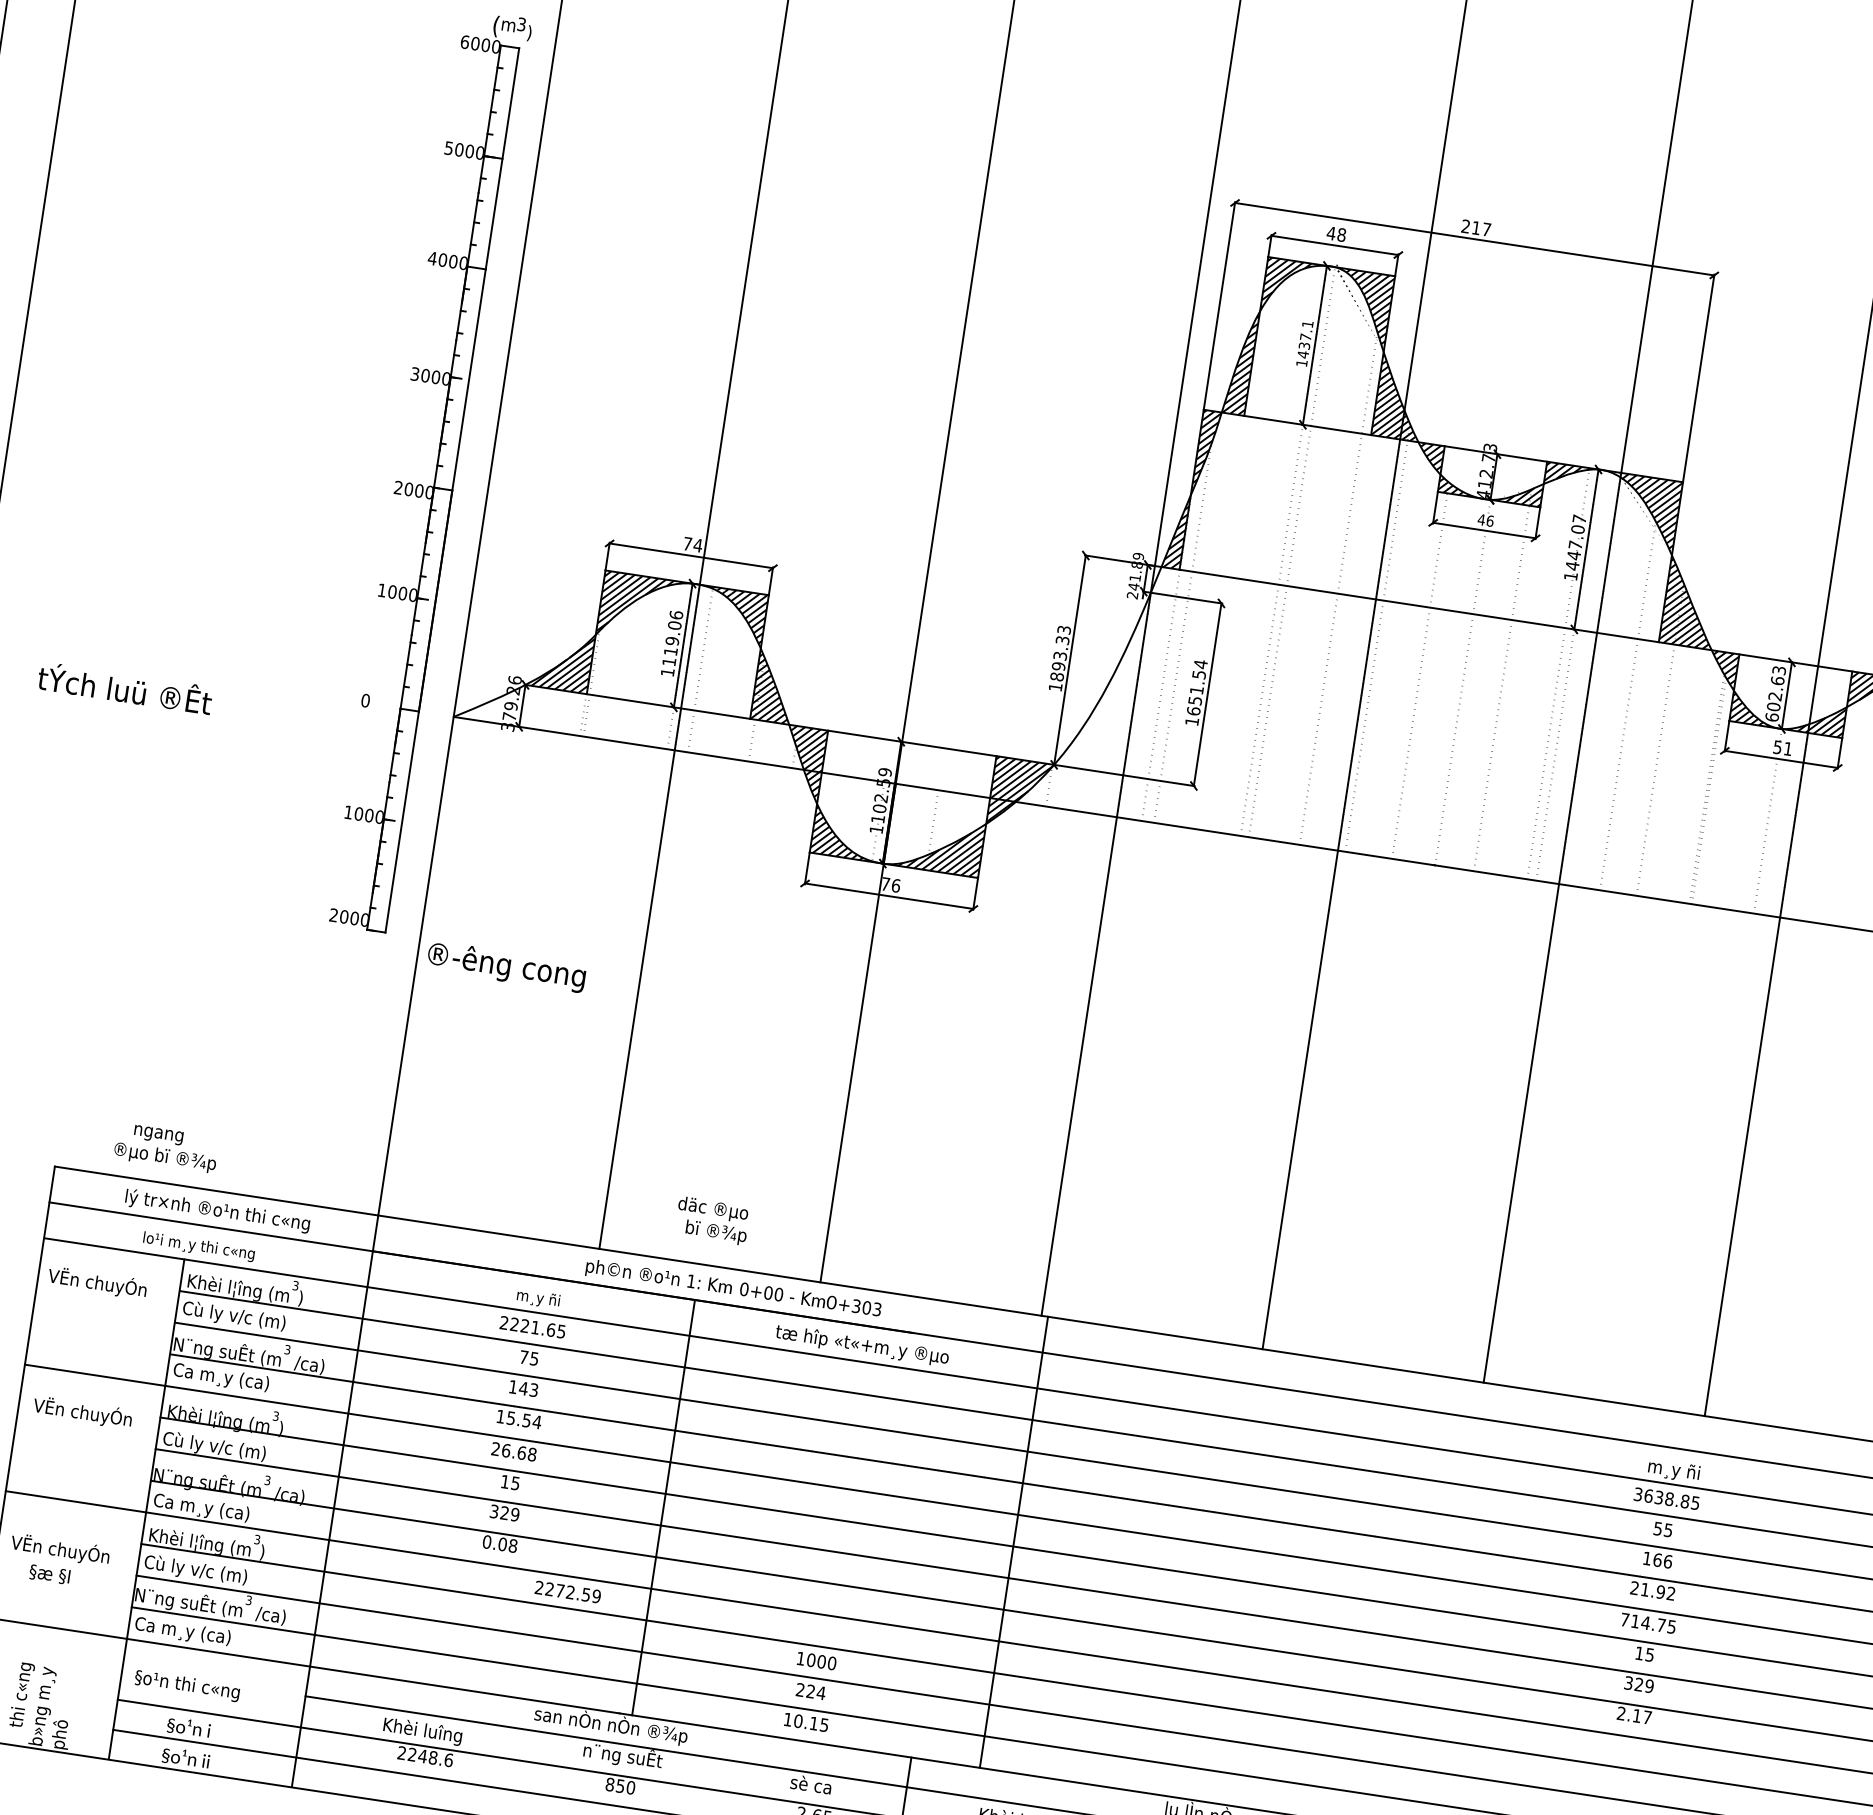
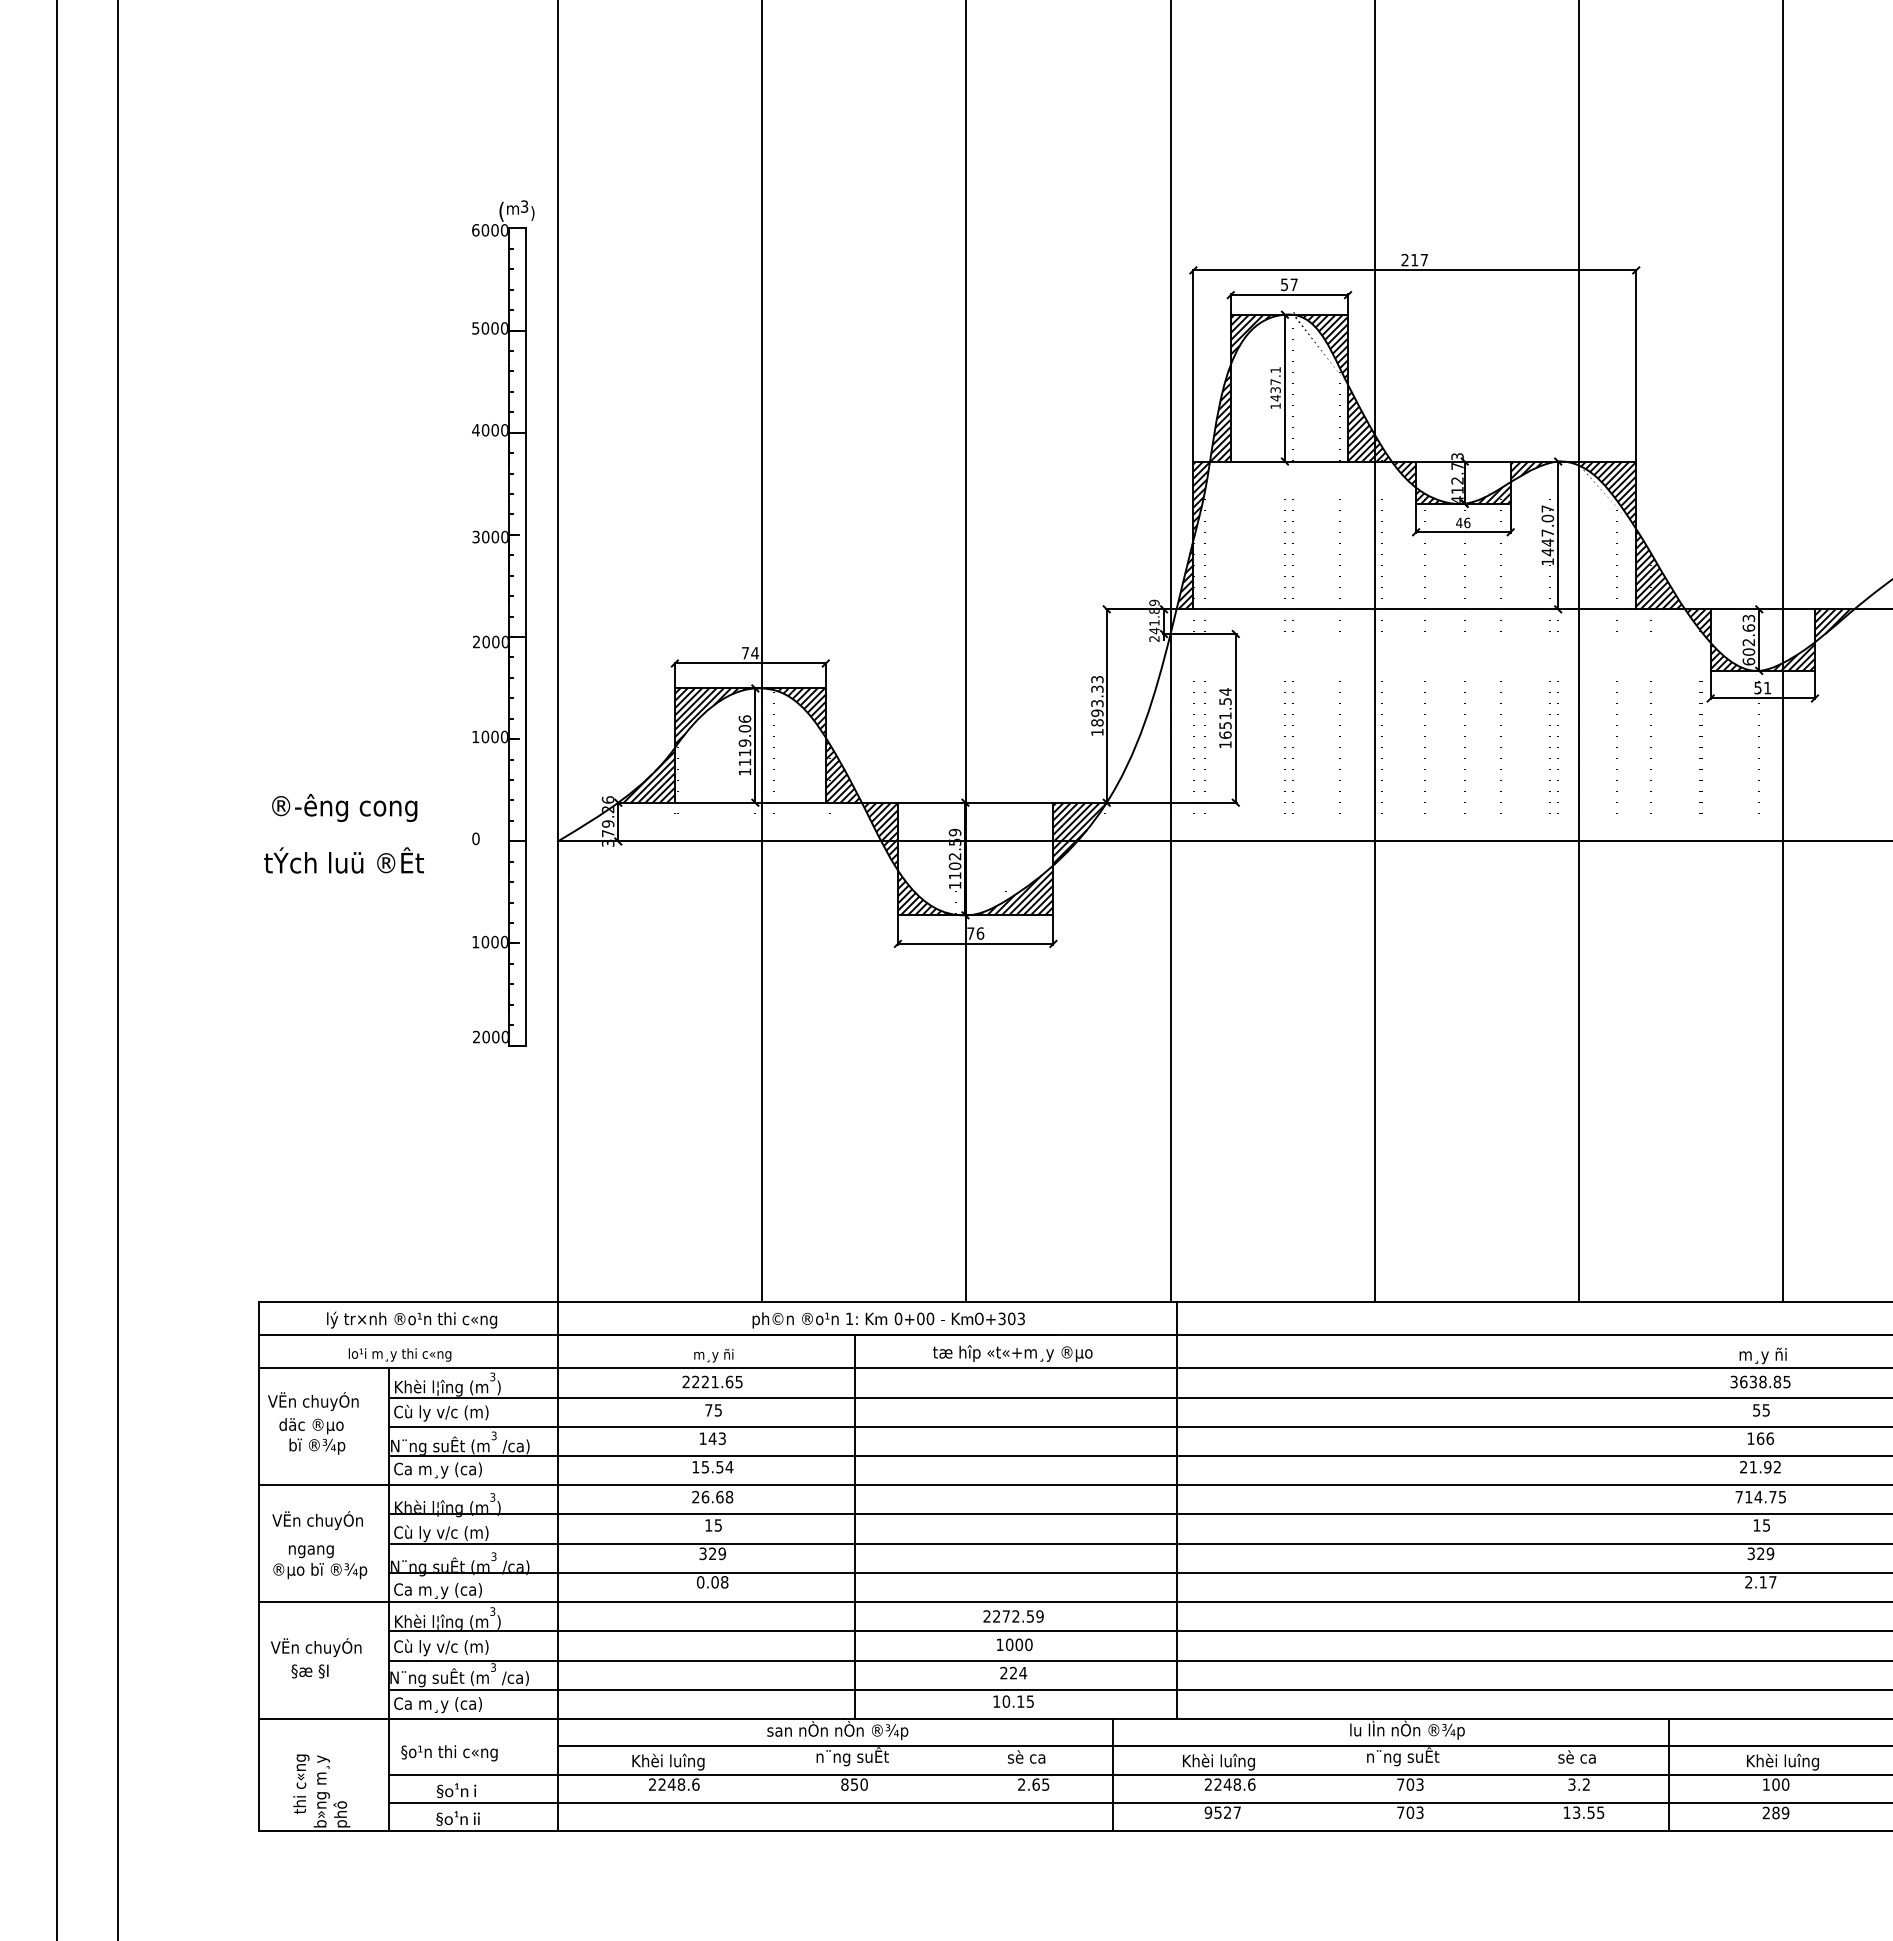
text: (1335, 233) -> (1288, 284), 48 -> 57
text: (124, 688) -> (343, 860), moved
text: (506, 966) -> (344, 807), moved
text: (166, 1148) -> (320, 1562), moved
text: (712, 1221) -> (312, 1436), moved
text: (567, 1592) -> (1013, 1616), moved

